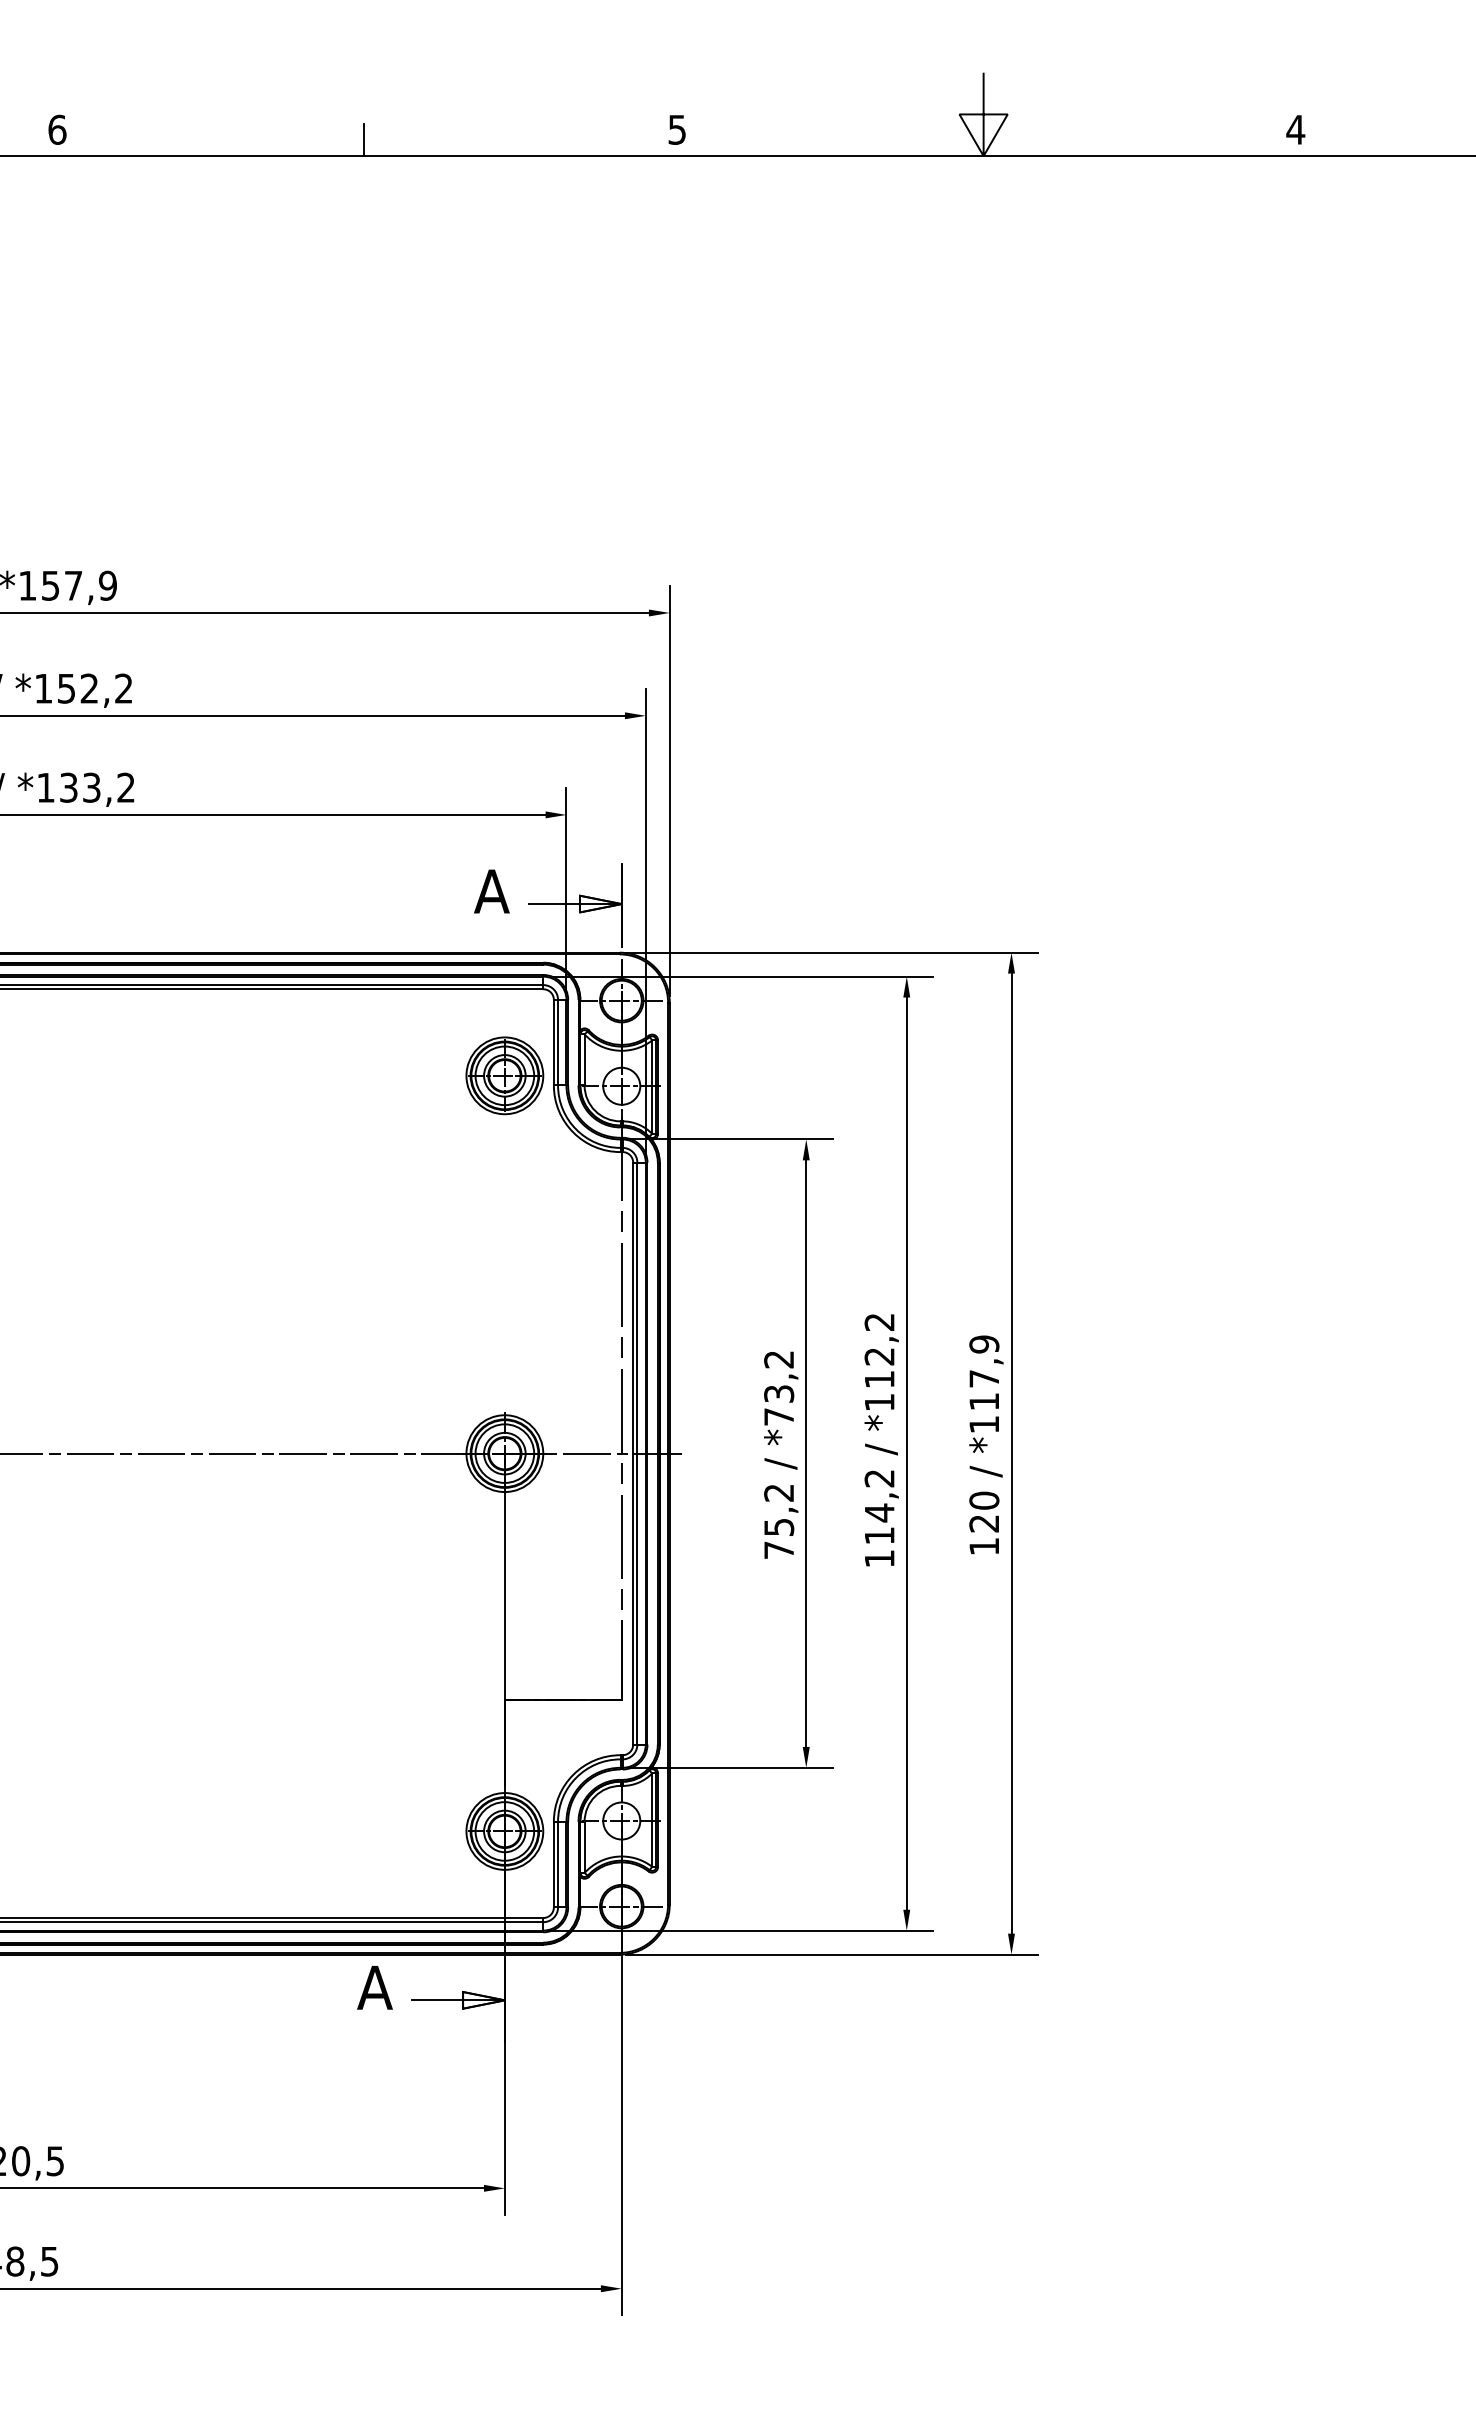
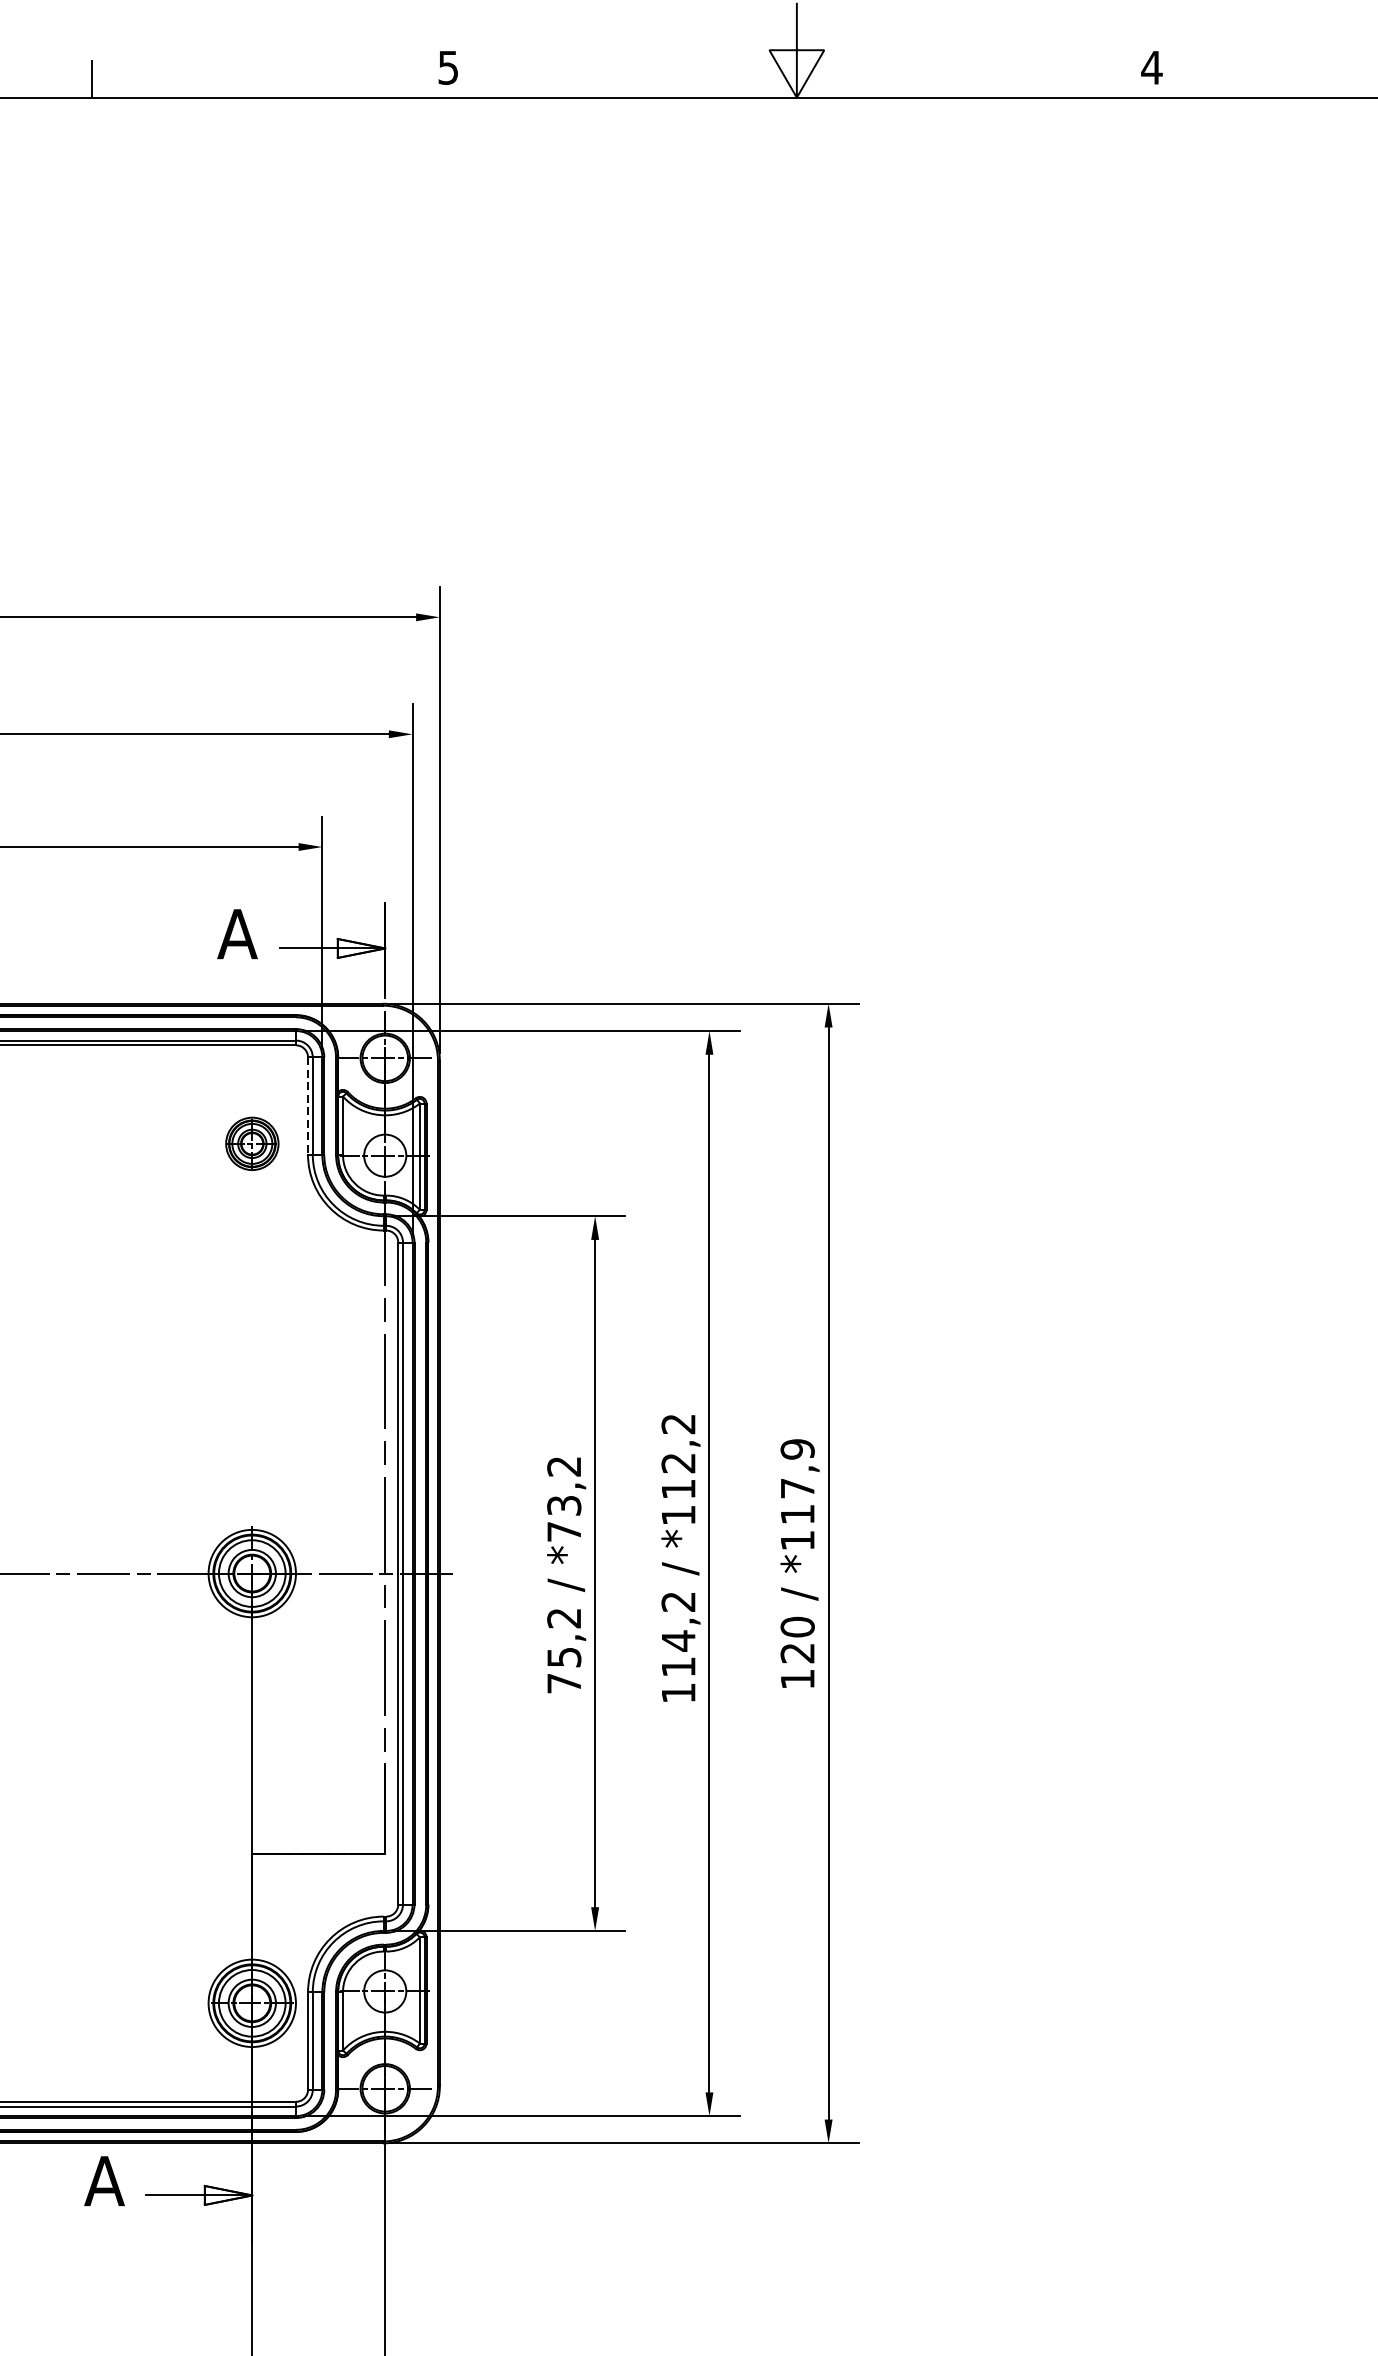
line: (553, 1042) -> (307, 1105), solid -> dashed
part: (504, 1075) -> (251, 1143), size x0.6

